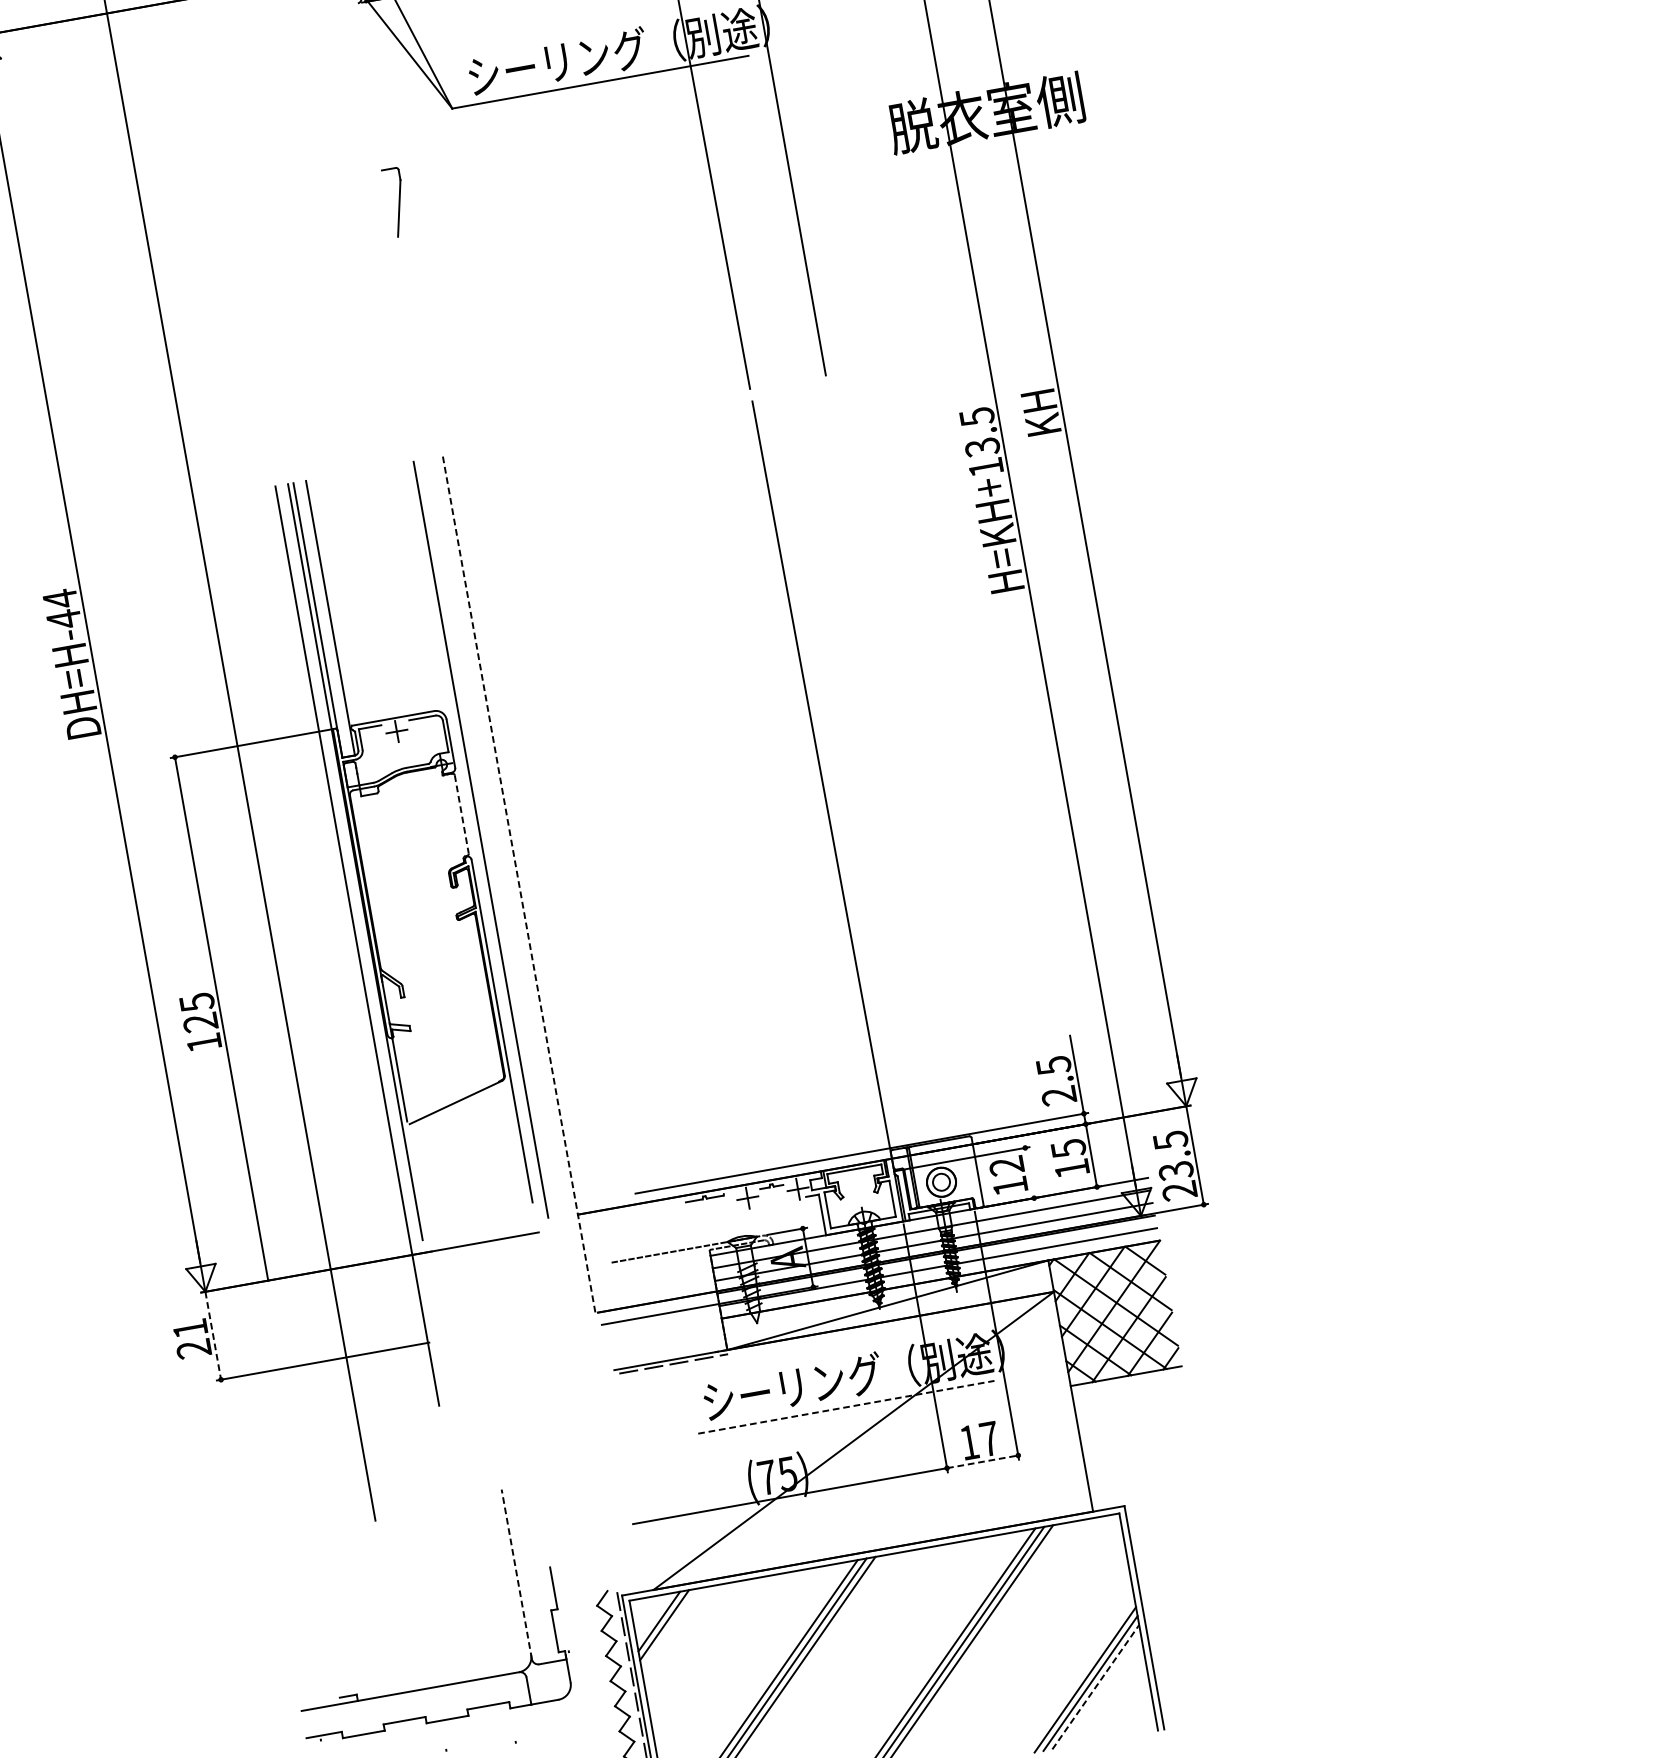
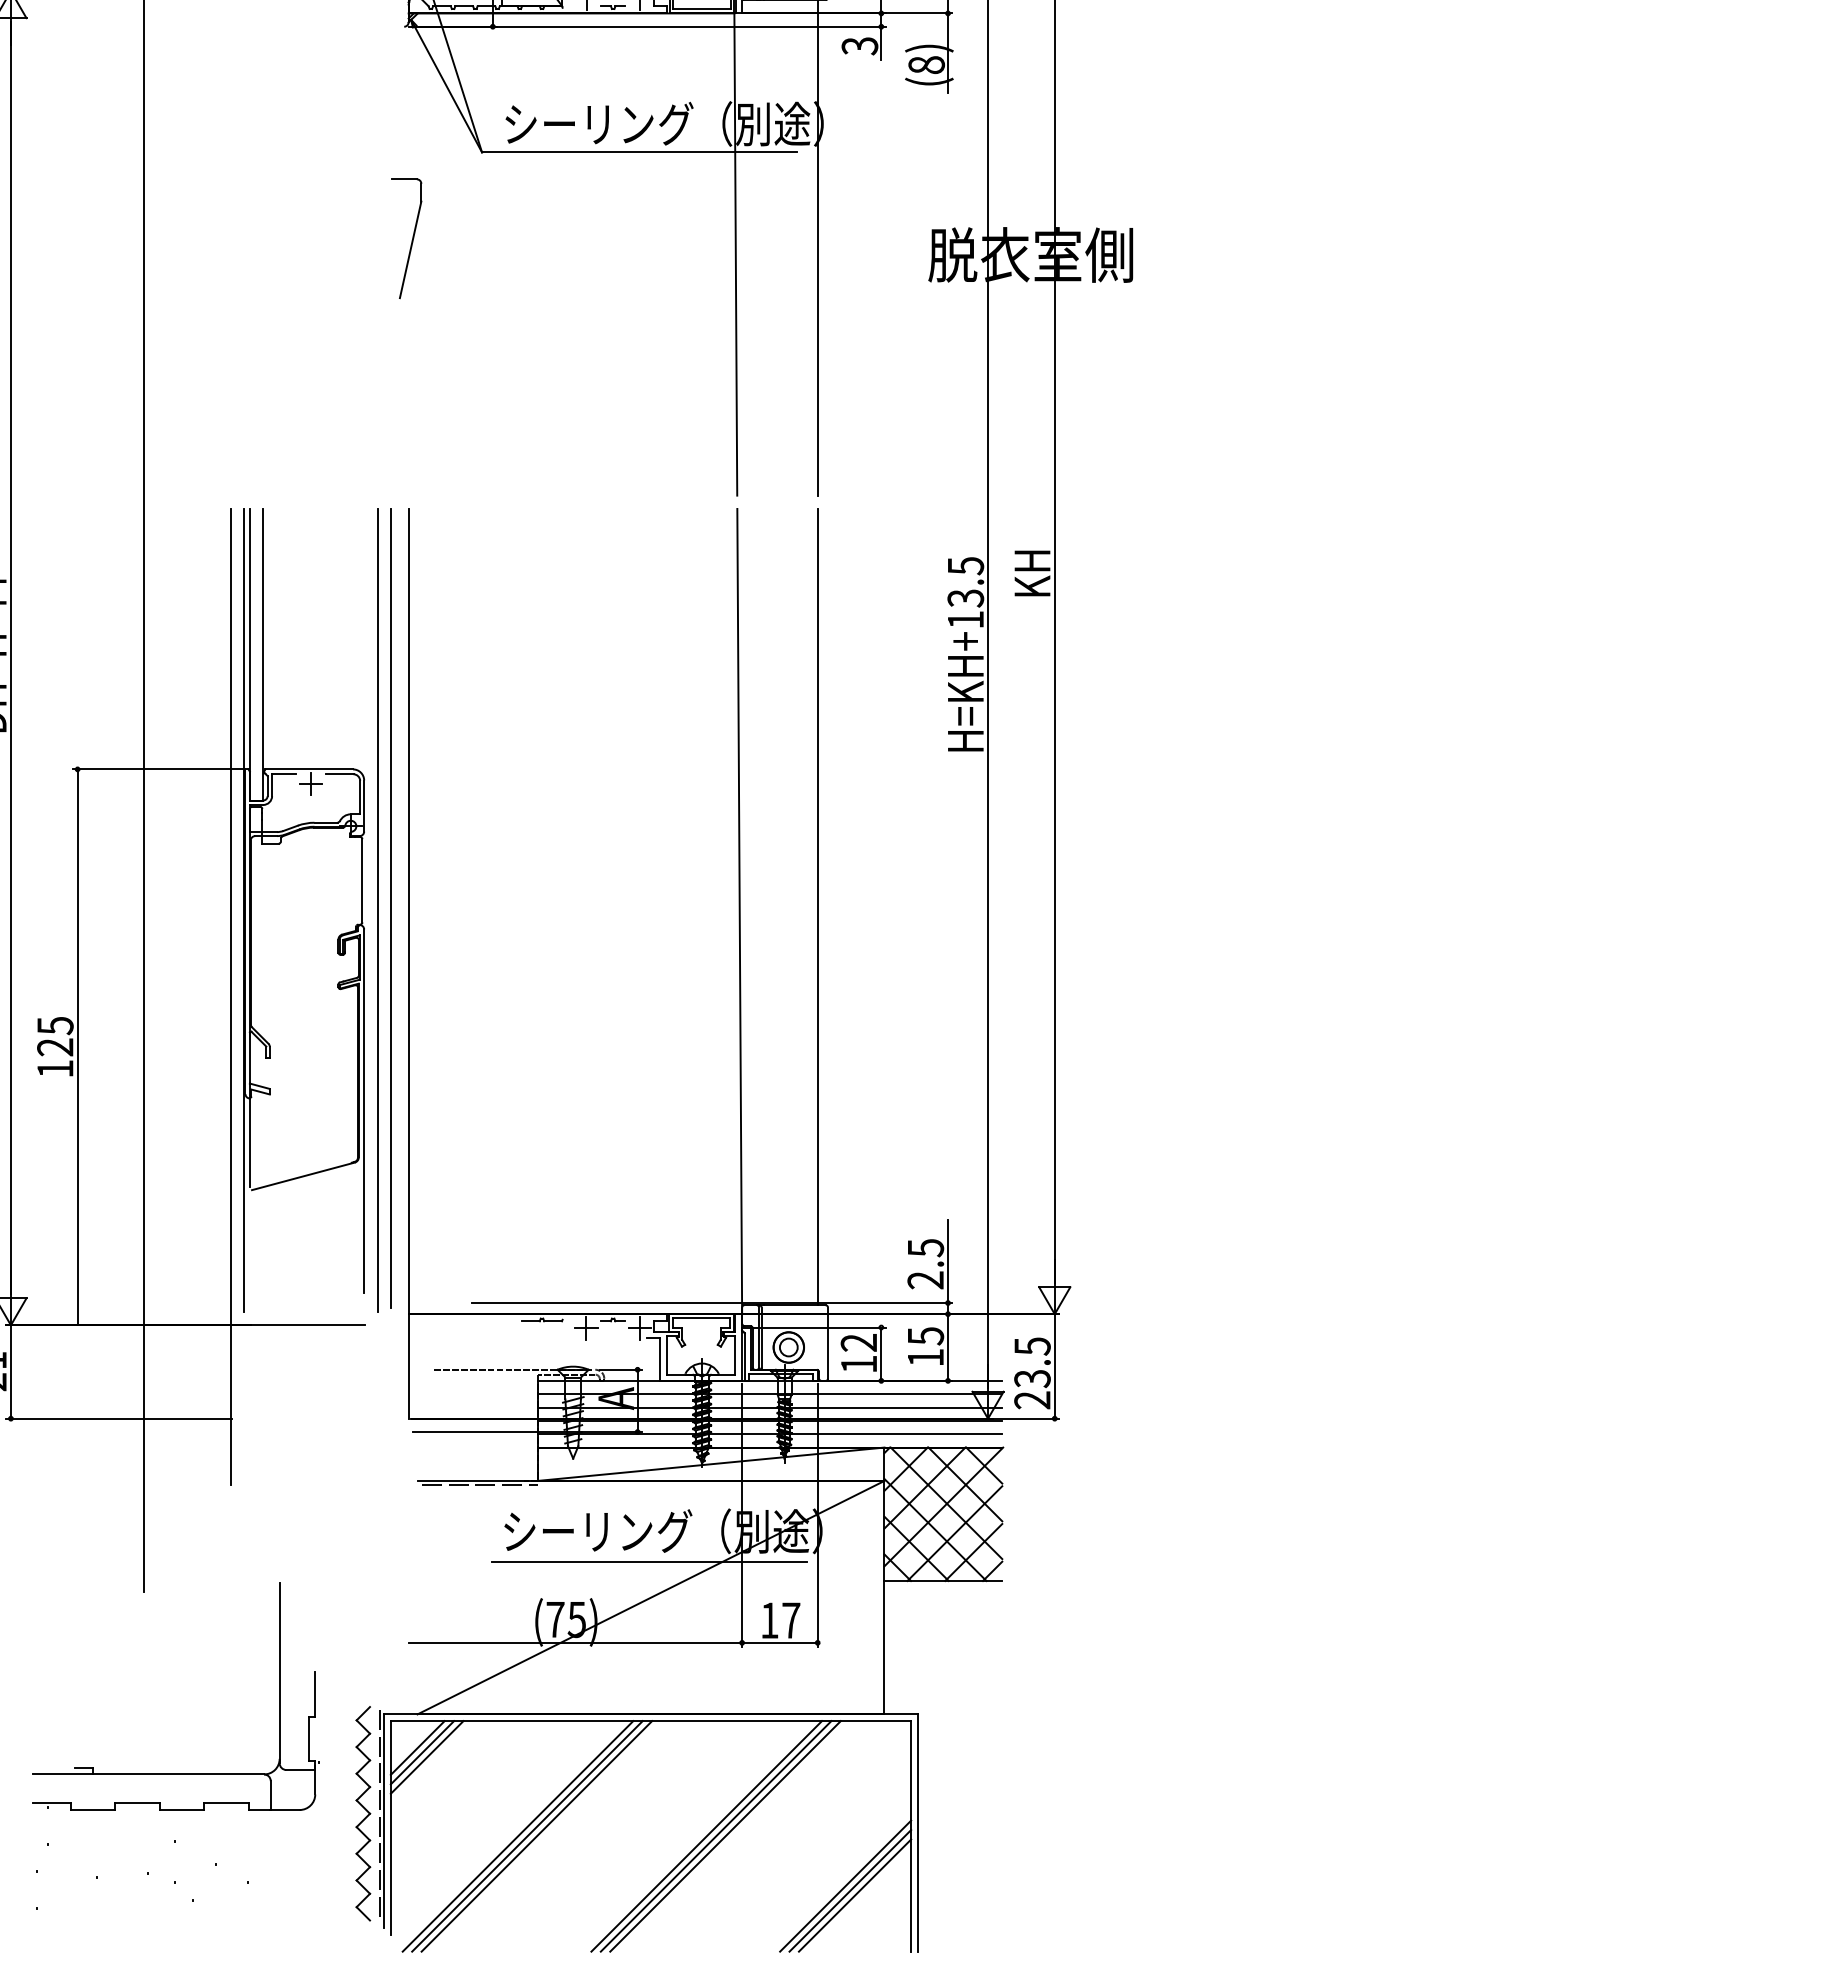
part: (395, 202) -> (406, 238), size x1.67
line: (894, 762) -> (817, 906), added
line: (461, 814) -> (362, 880), dashed -> solid
line: (492, 834) -> (390, 907), added
line: (519, 884) -> (408, 963), dashed -> solid
line: (1029, 1172) -> (881, 1353), added
line: (212, 1335) -> (10, 1371), dashed -> solid
line: (847, 1406) -> (650, 1561), dashed -> solid
line: (982, 1461) -> (779, 1642), dashed -> solid
line: (516, 1573) -> (279, 1672), dashed -> solid
line: (669, 1629) -> (426, 1757), added
line: (1096, 1687) -> (855, 1895), dashed -> solid

